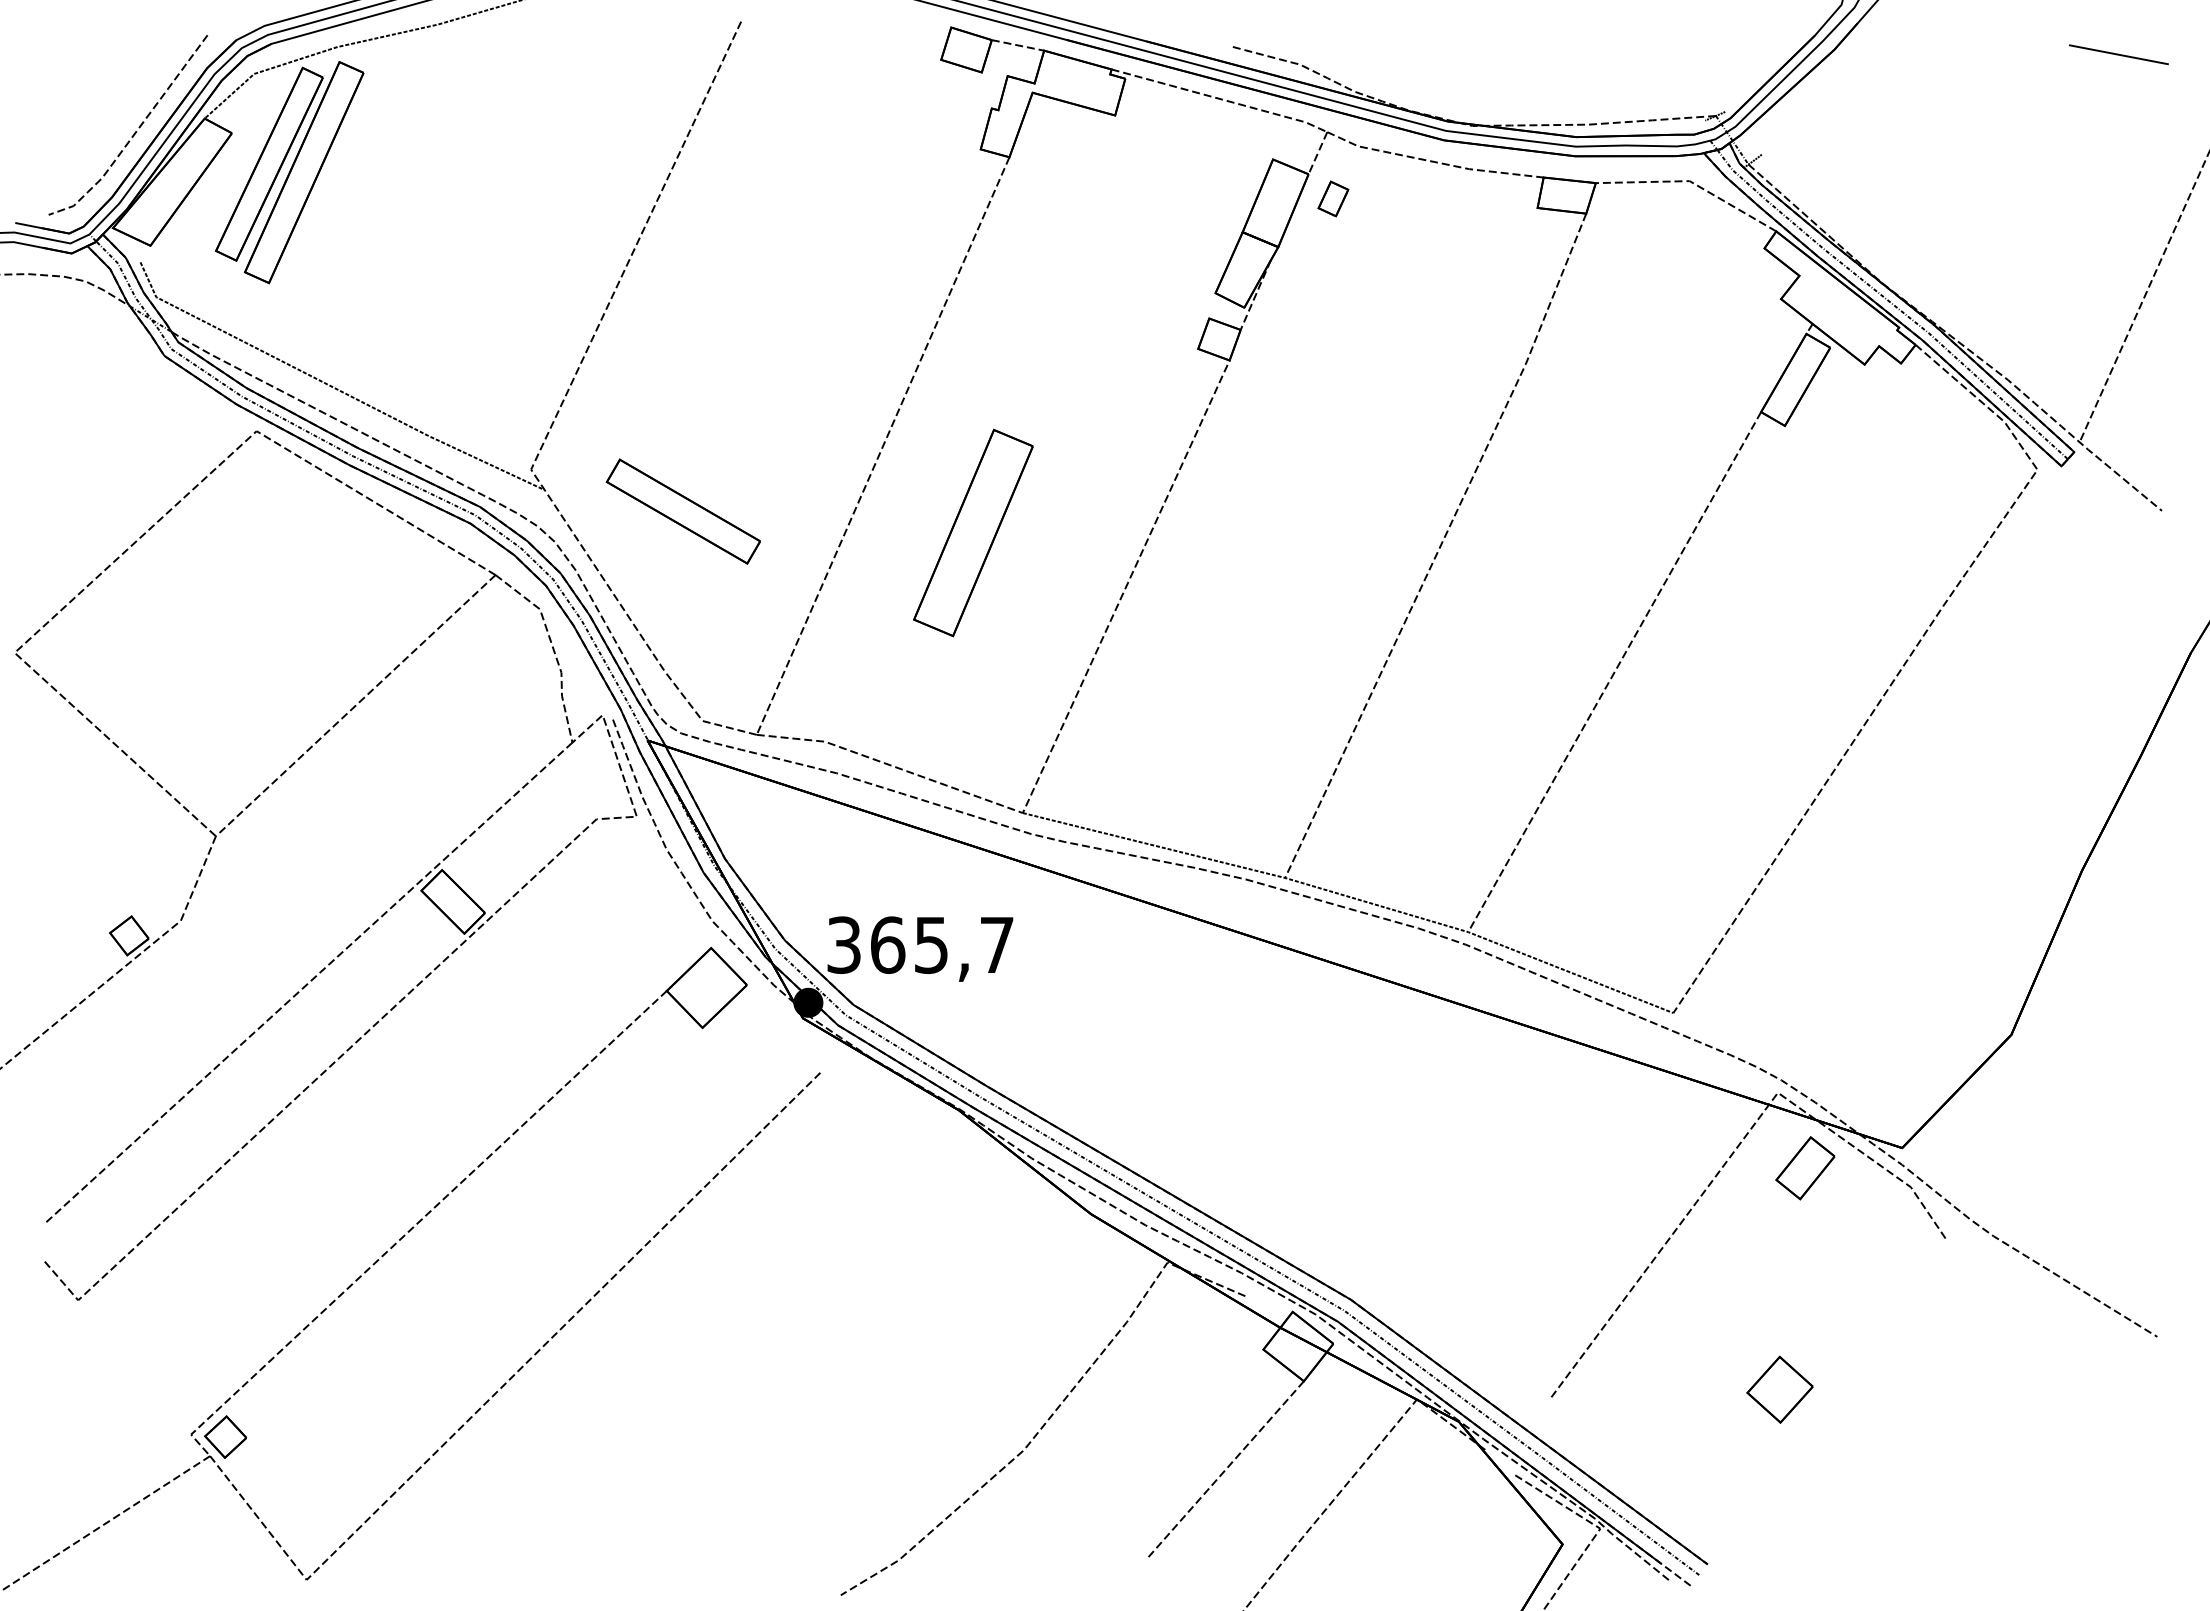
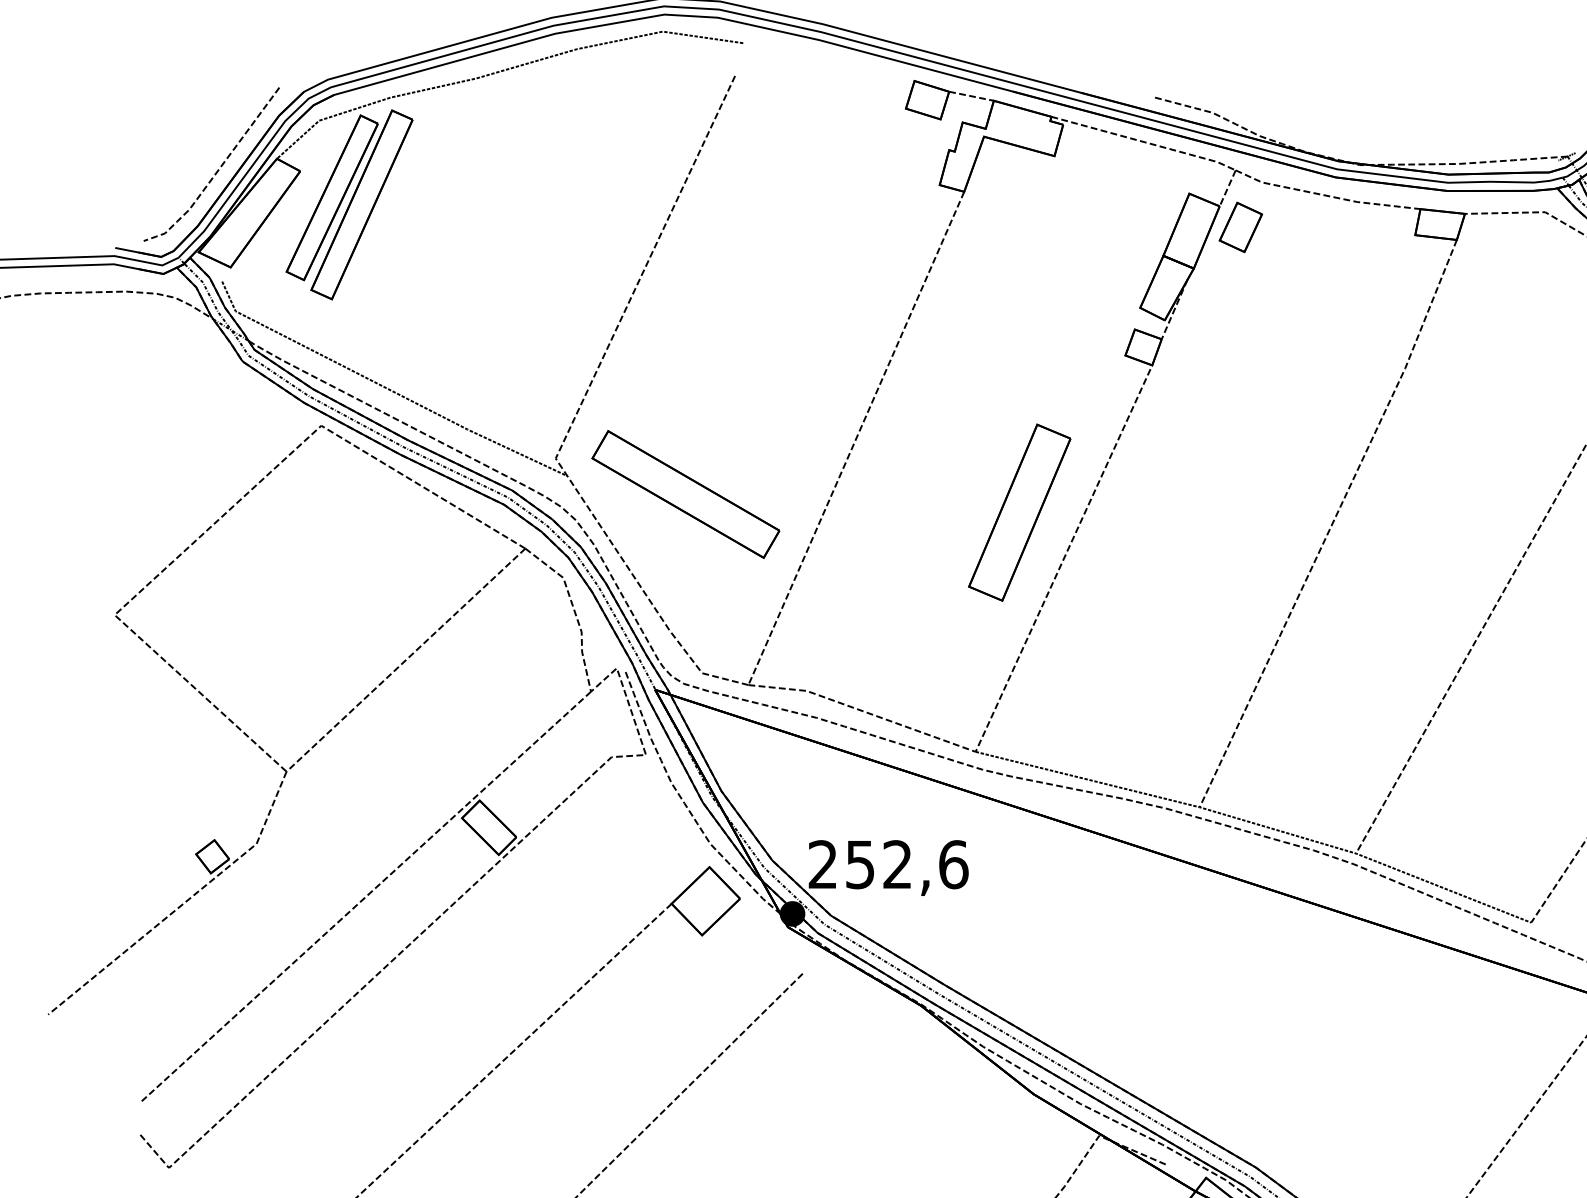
part: (1333, 198) -> (1240, 227), size x1.67
part: (683, 511) -> (685, 494), size x1.43
part: (973, 532) -> (1019, 512), moved
text: (920, 944) -> (888, 864), 365,7 -> 252,6

